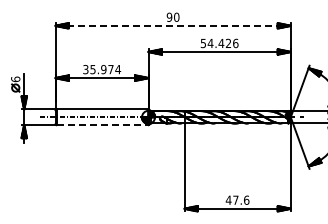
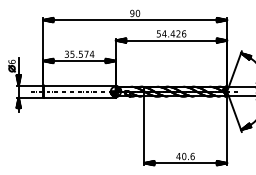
line: (173, 25) -> (135, 19), dashed -> solid
text: (103, 69) -> (80, 54), 35.974 -> 35.574
line: (102, 125) -> (79, 98), dashed -> solid
text: (235, 199) -> (183, 155), 47.6 -> 40.6

